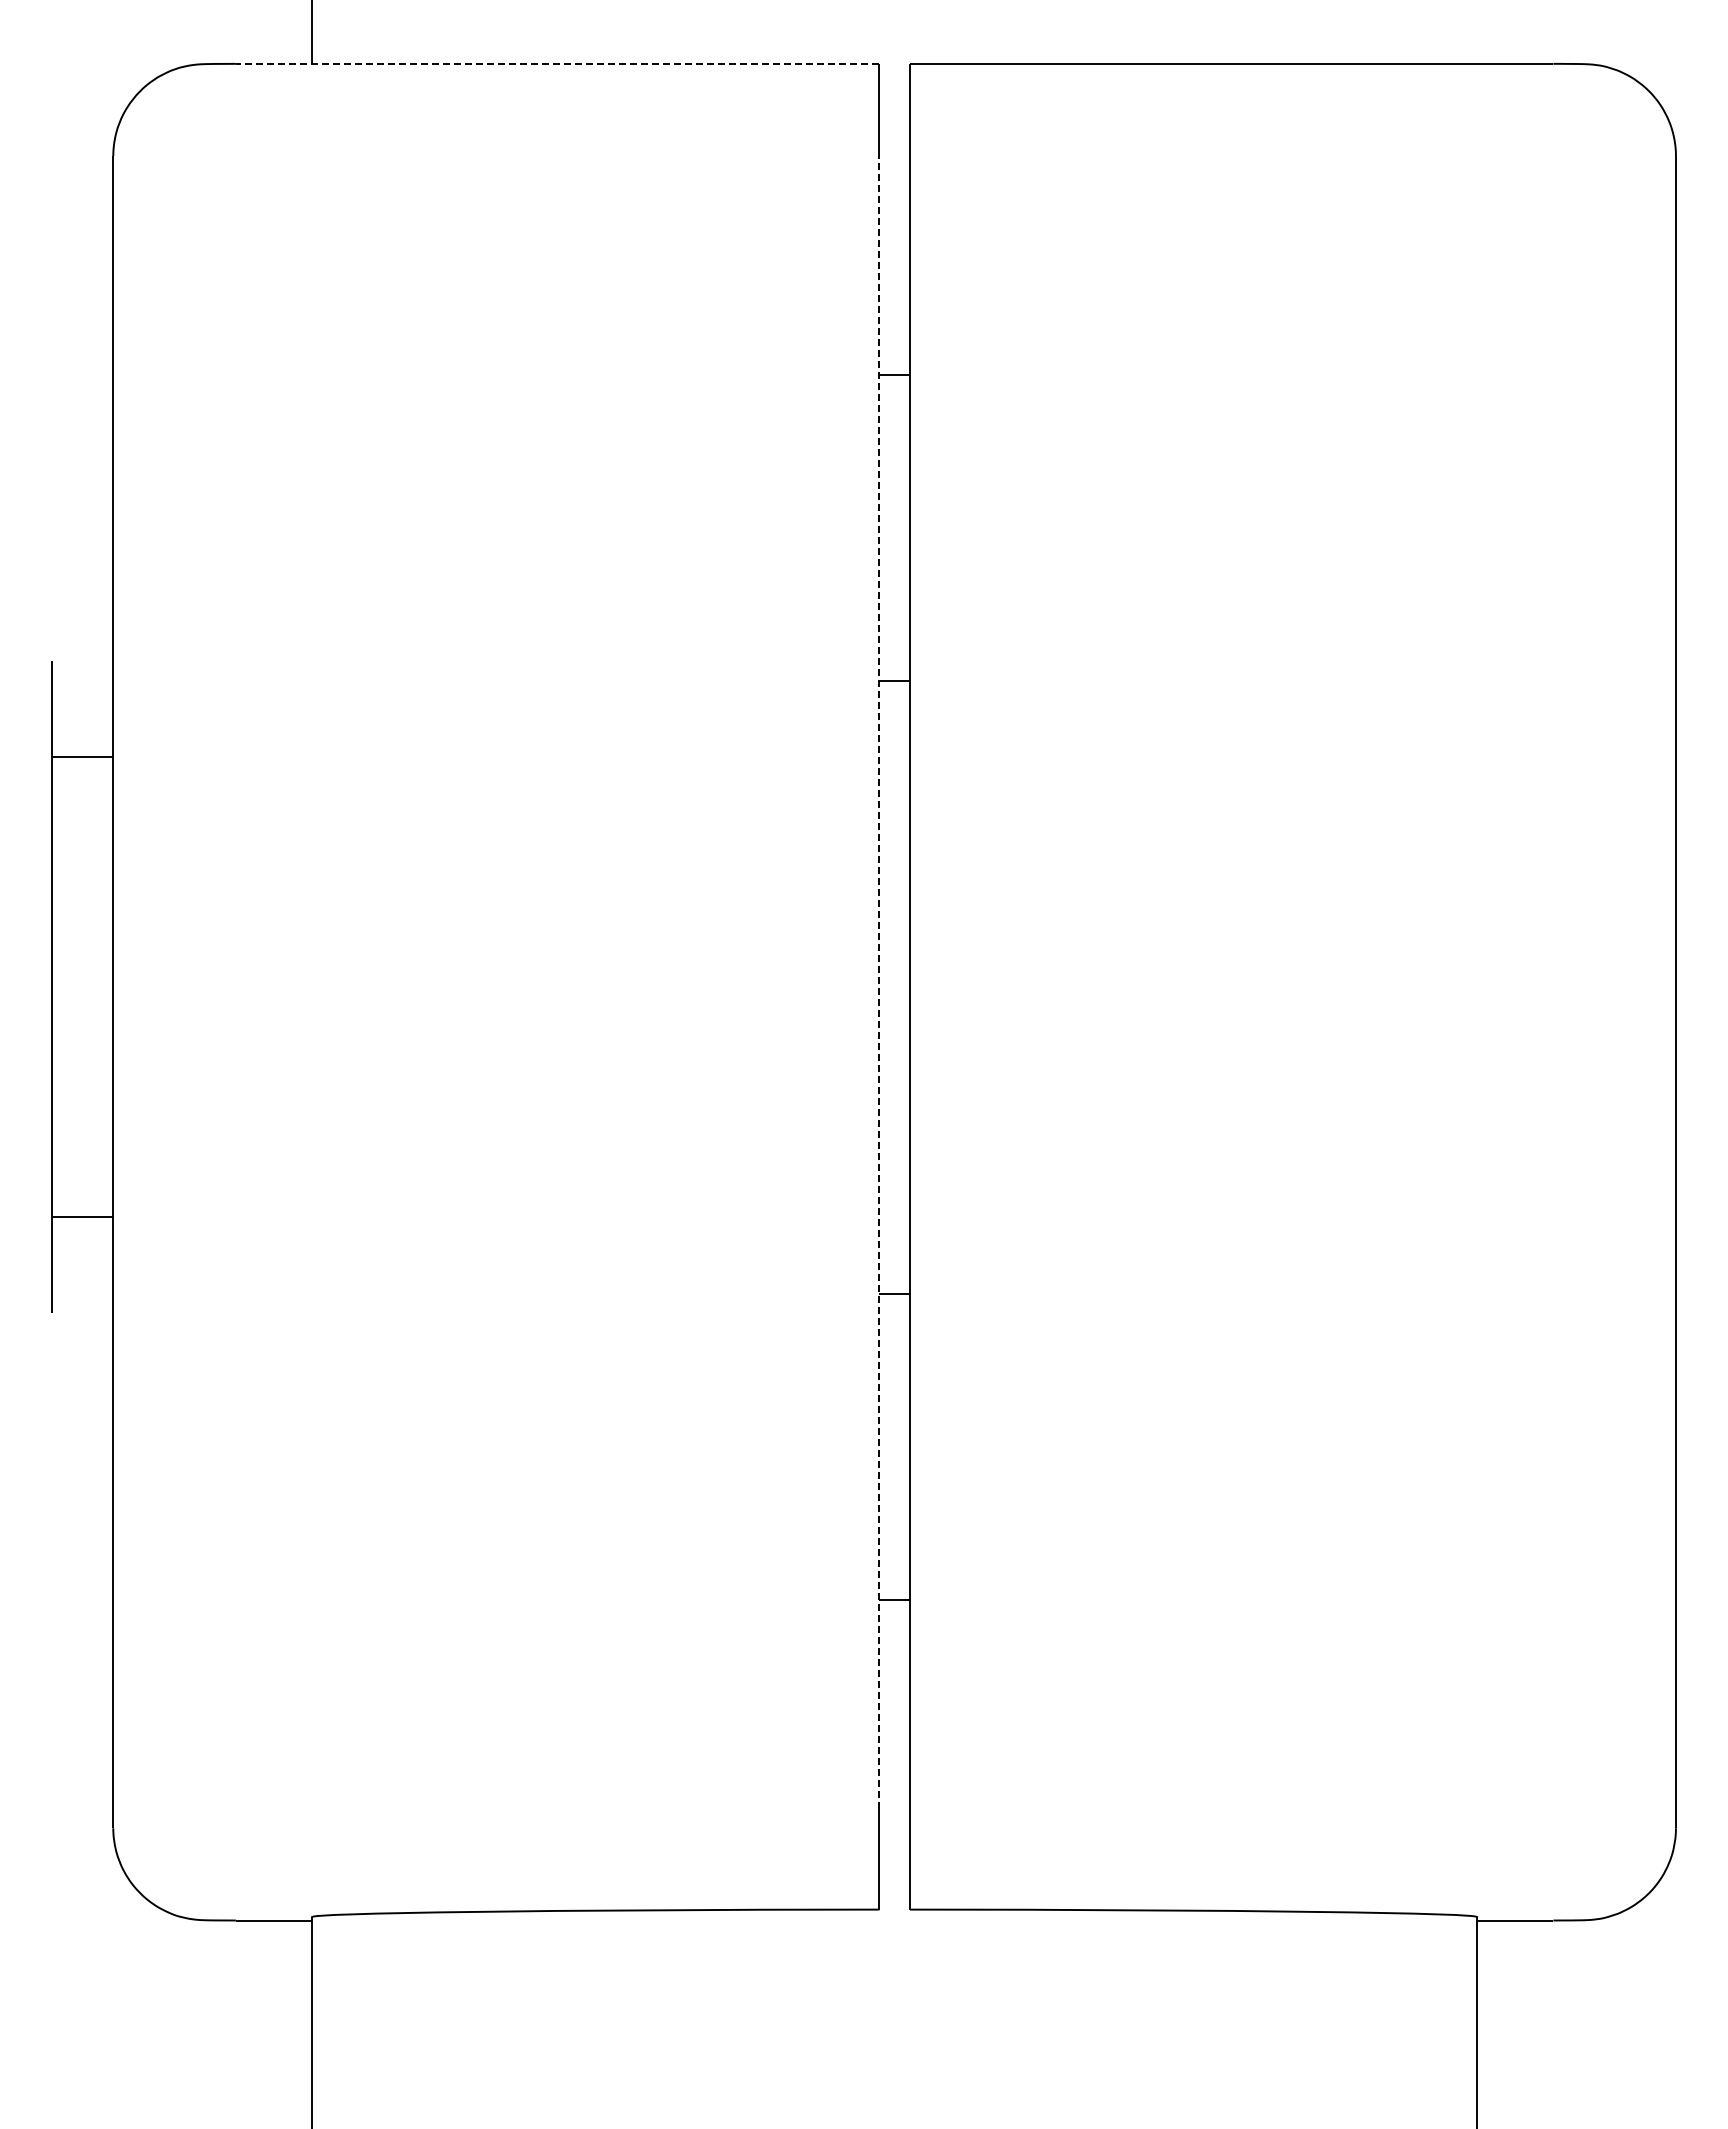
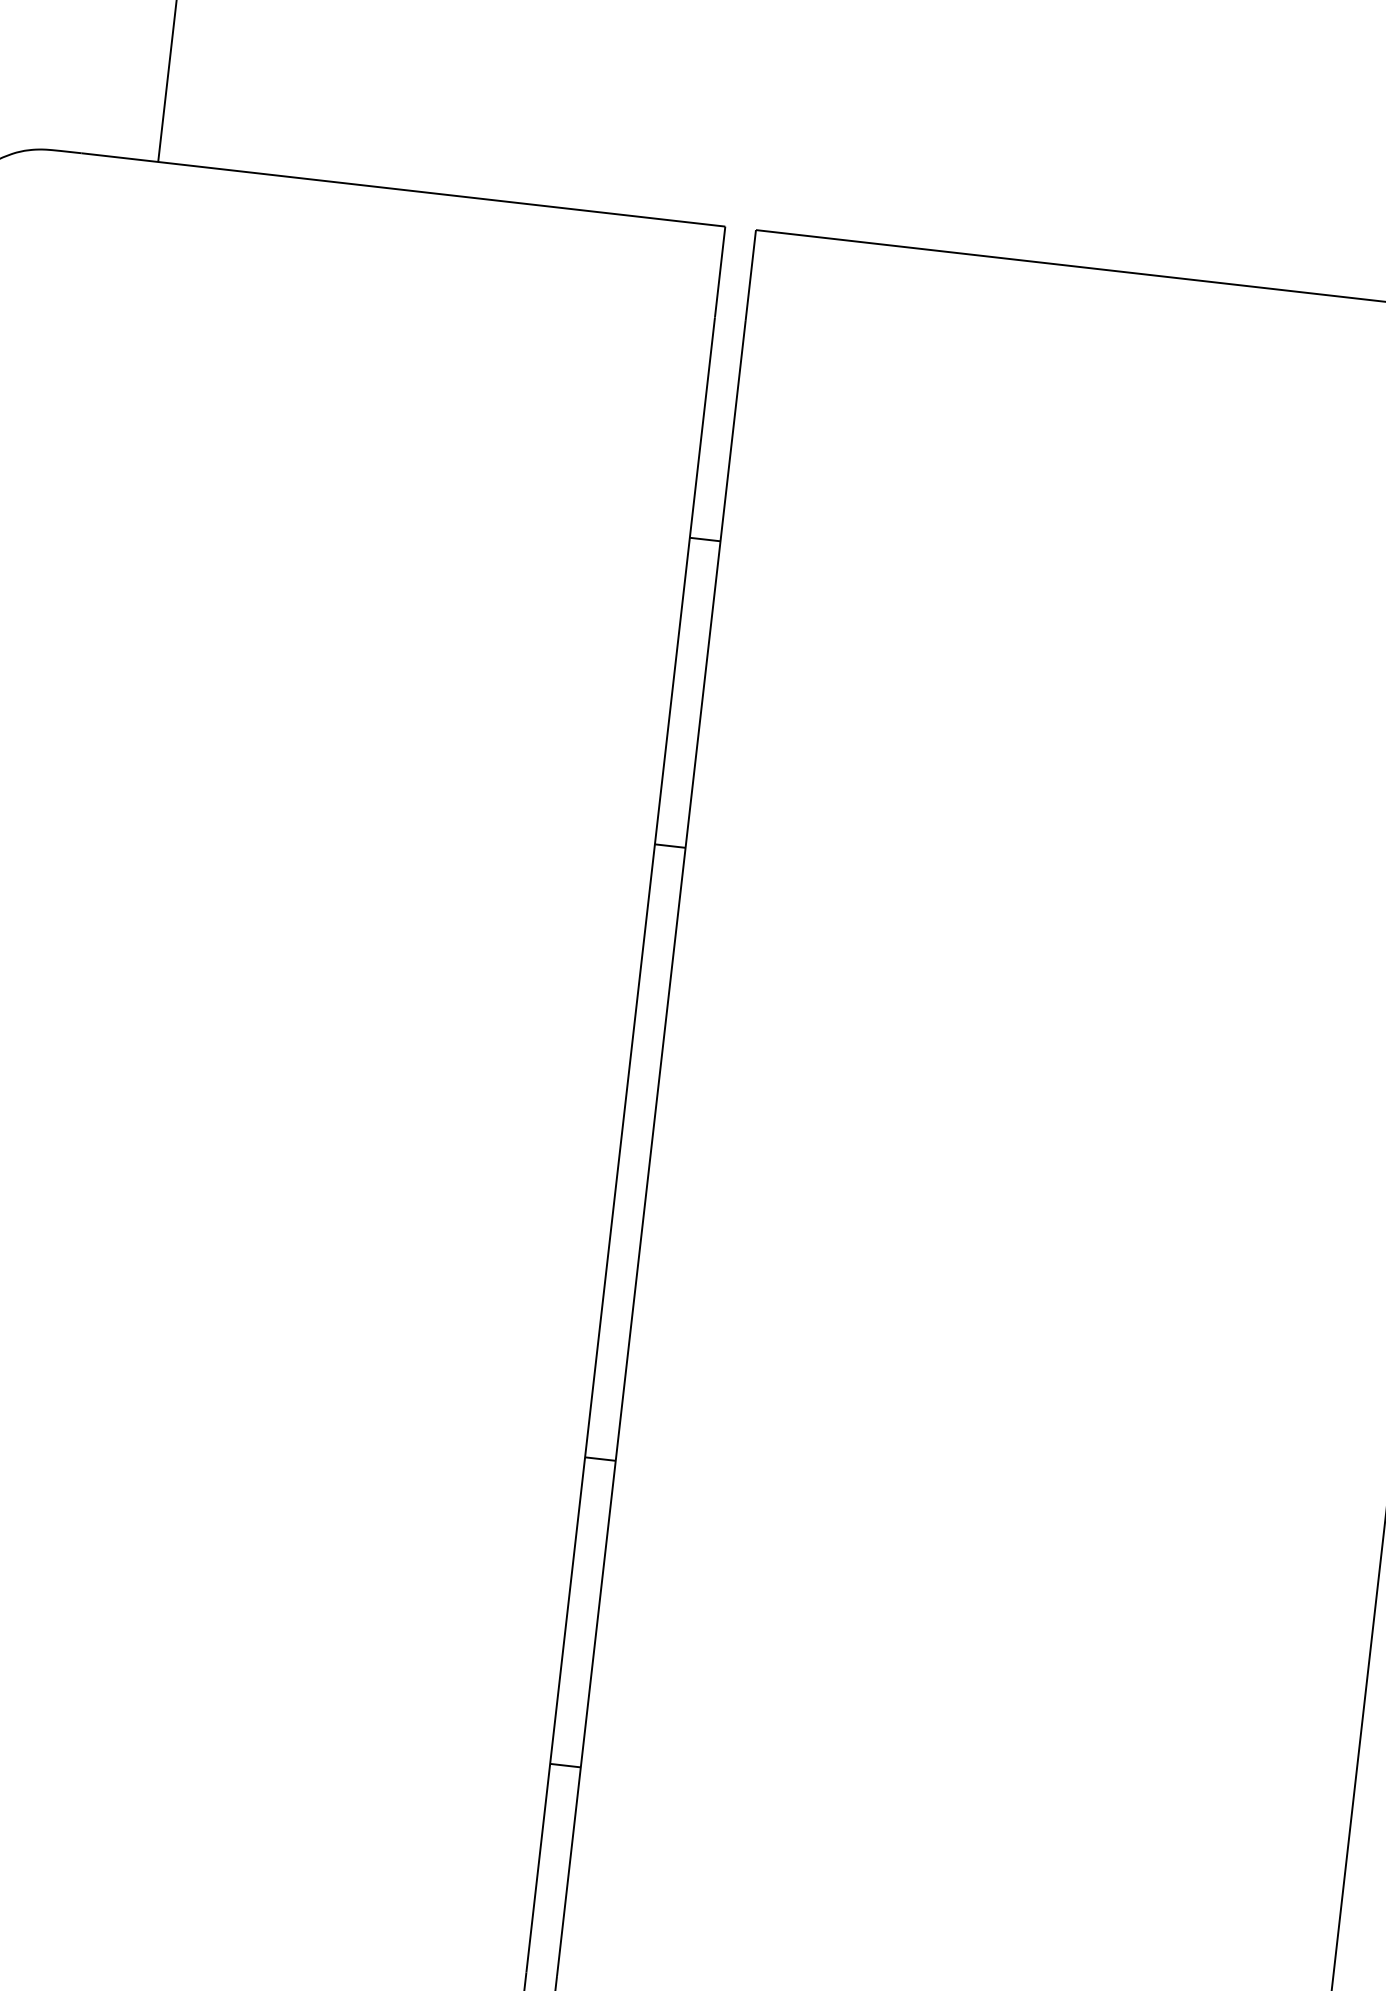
line: (557, 63) -> (403, 189), dashed -> solid
line: (879, 981) -> (620, 1144), dashed -> solid

